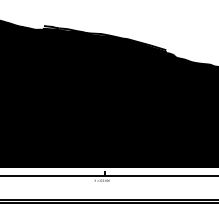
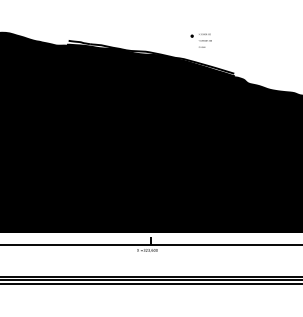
part: (141, 25) -> (200, 40), added

